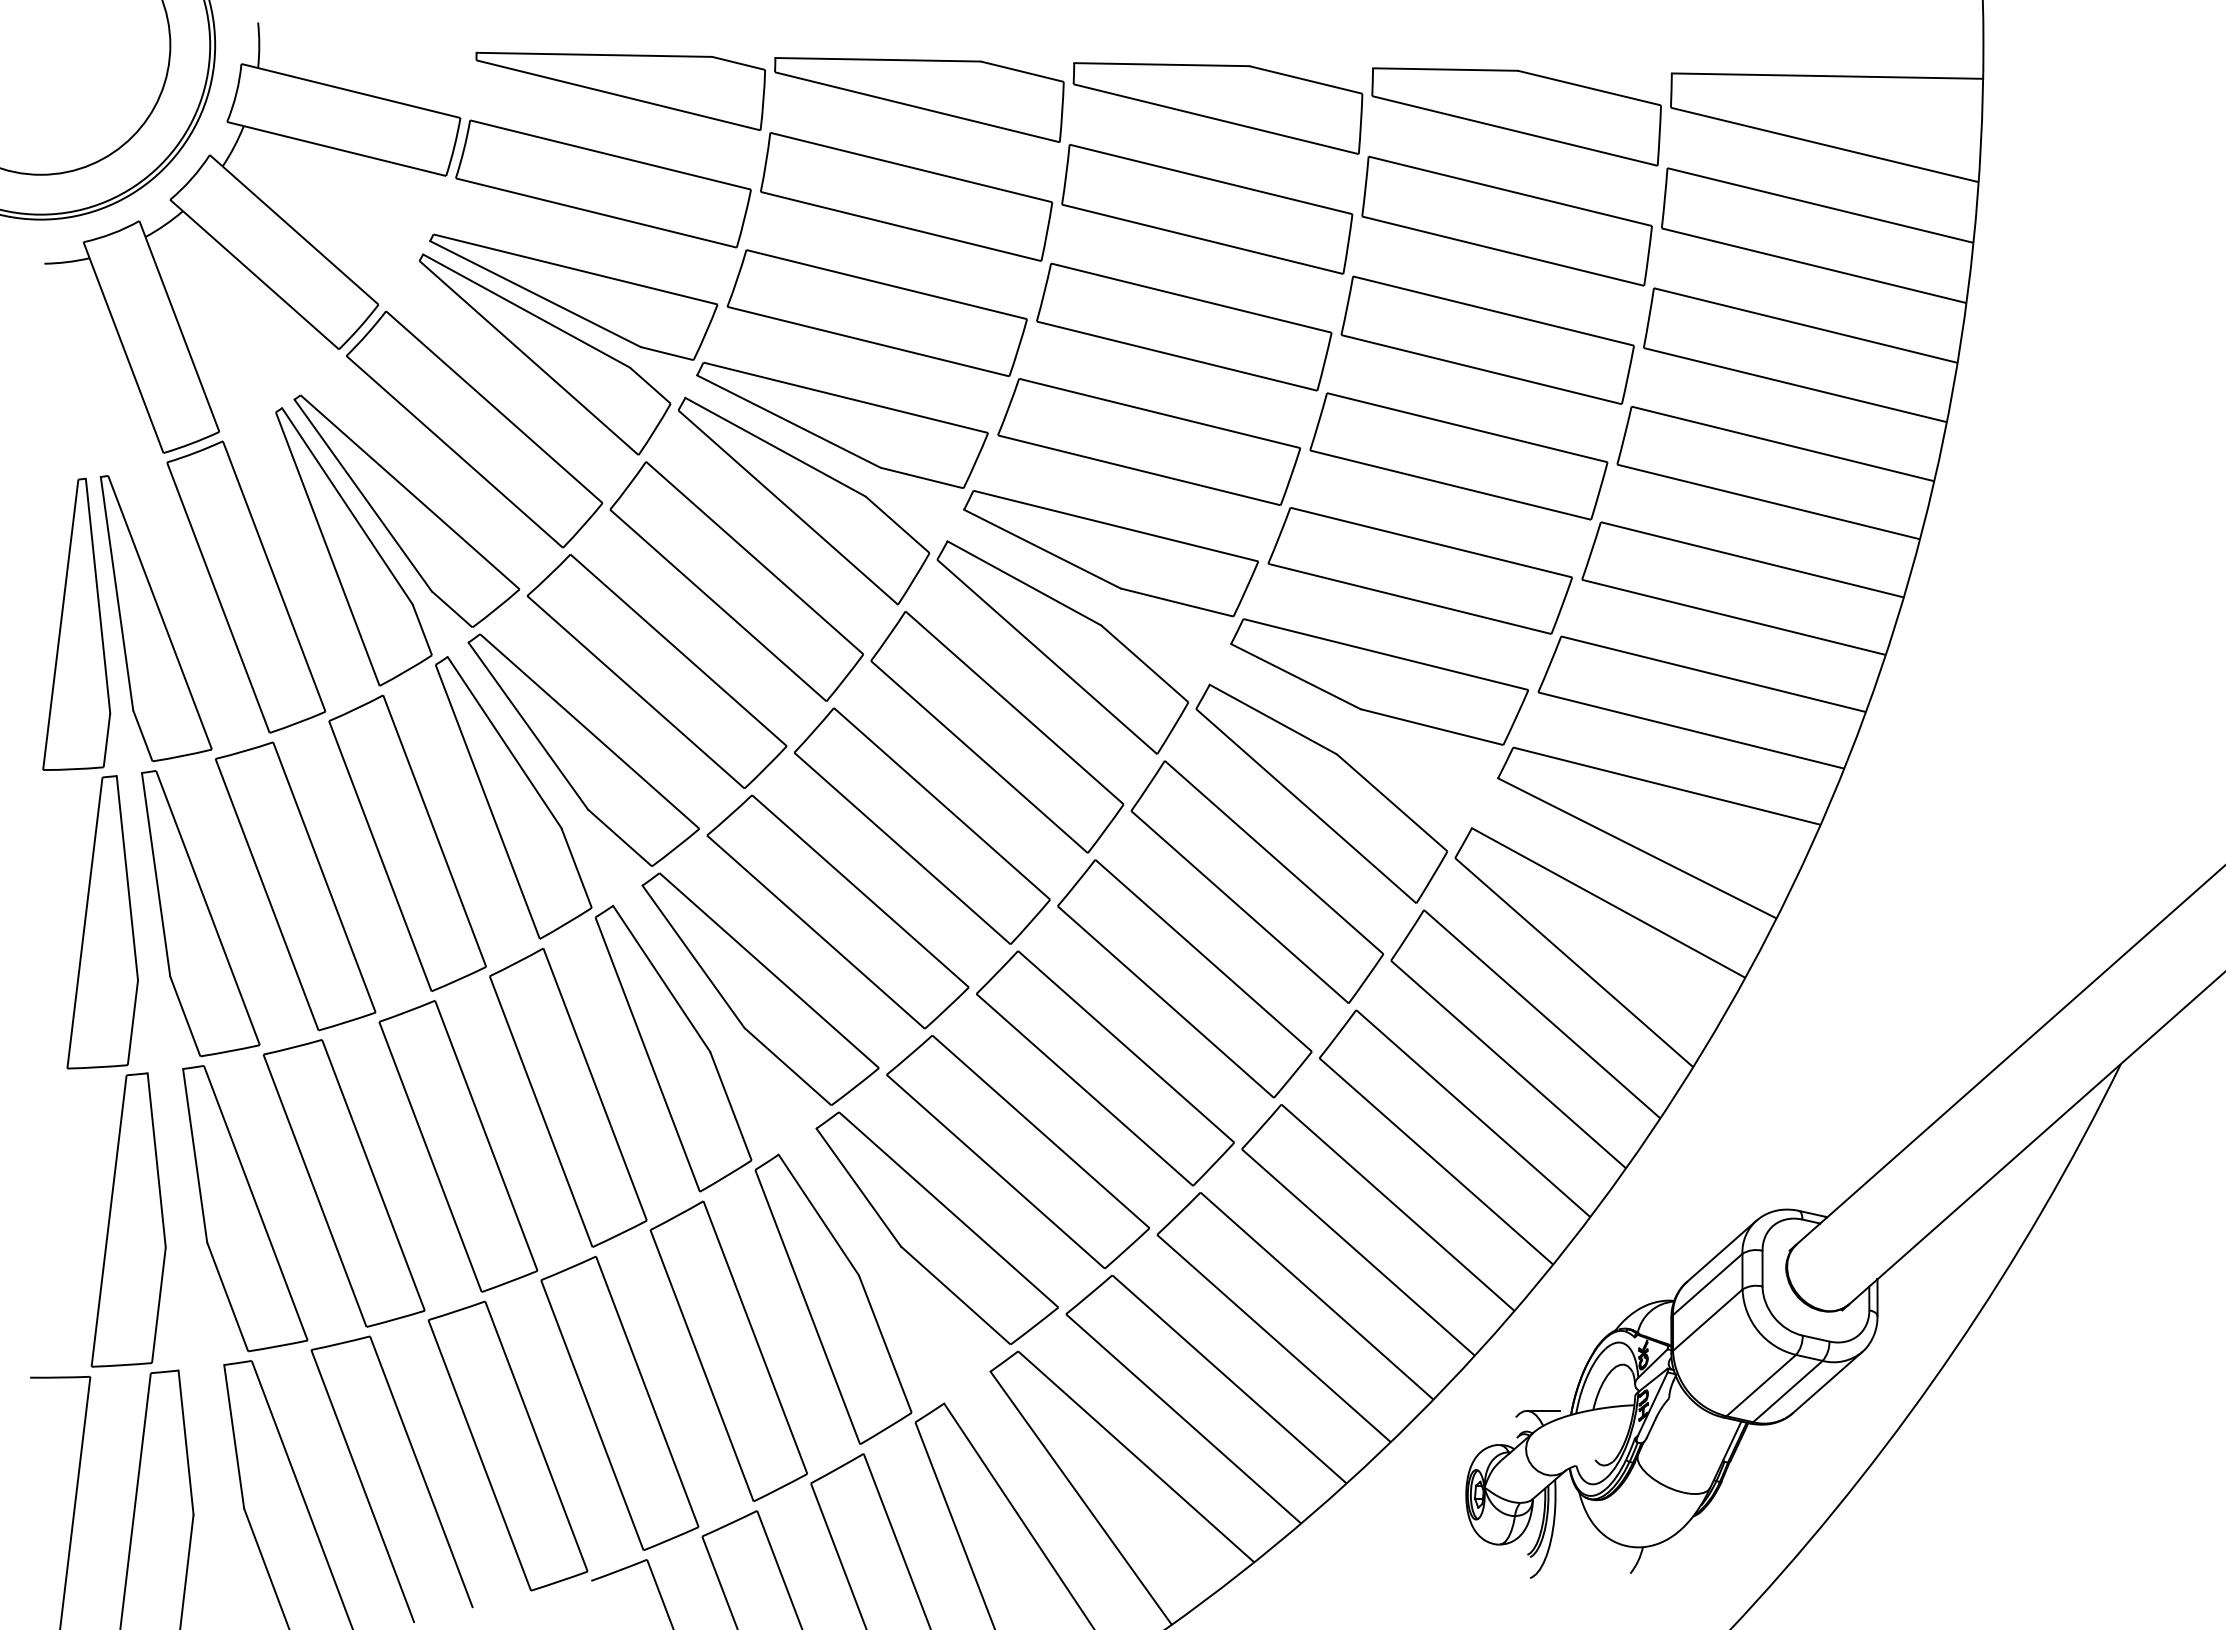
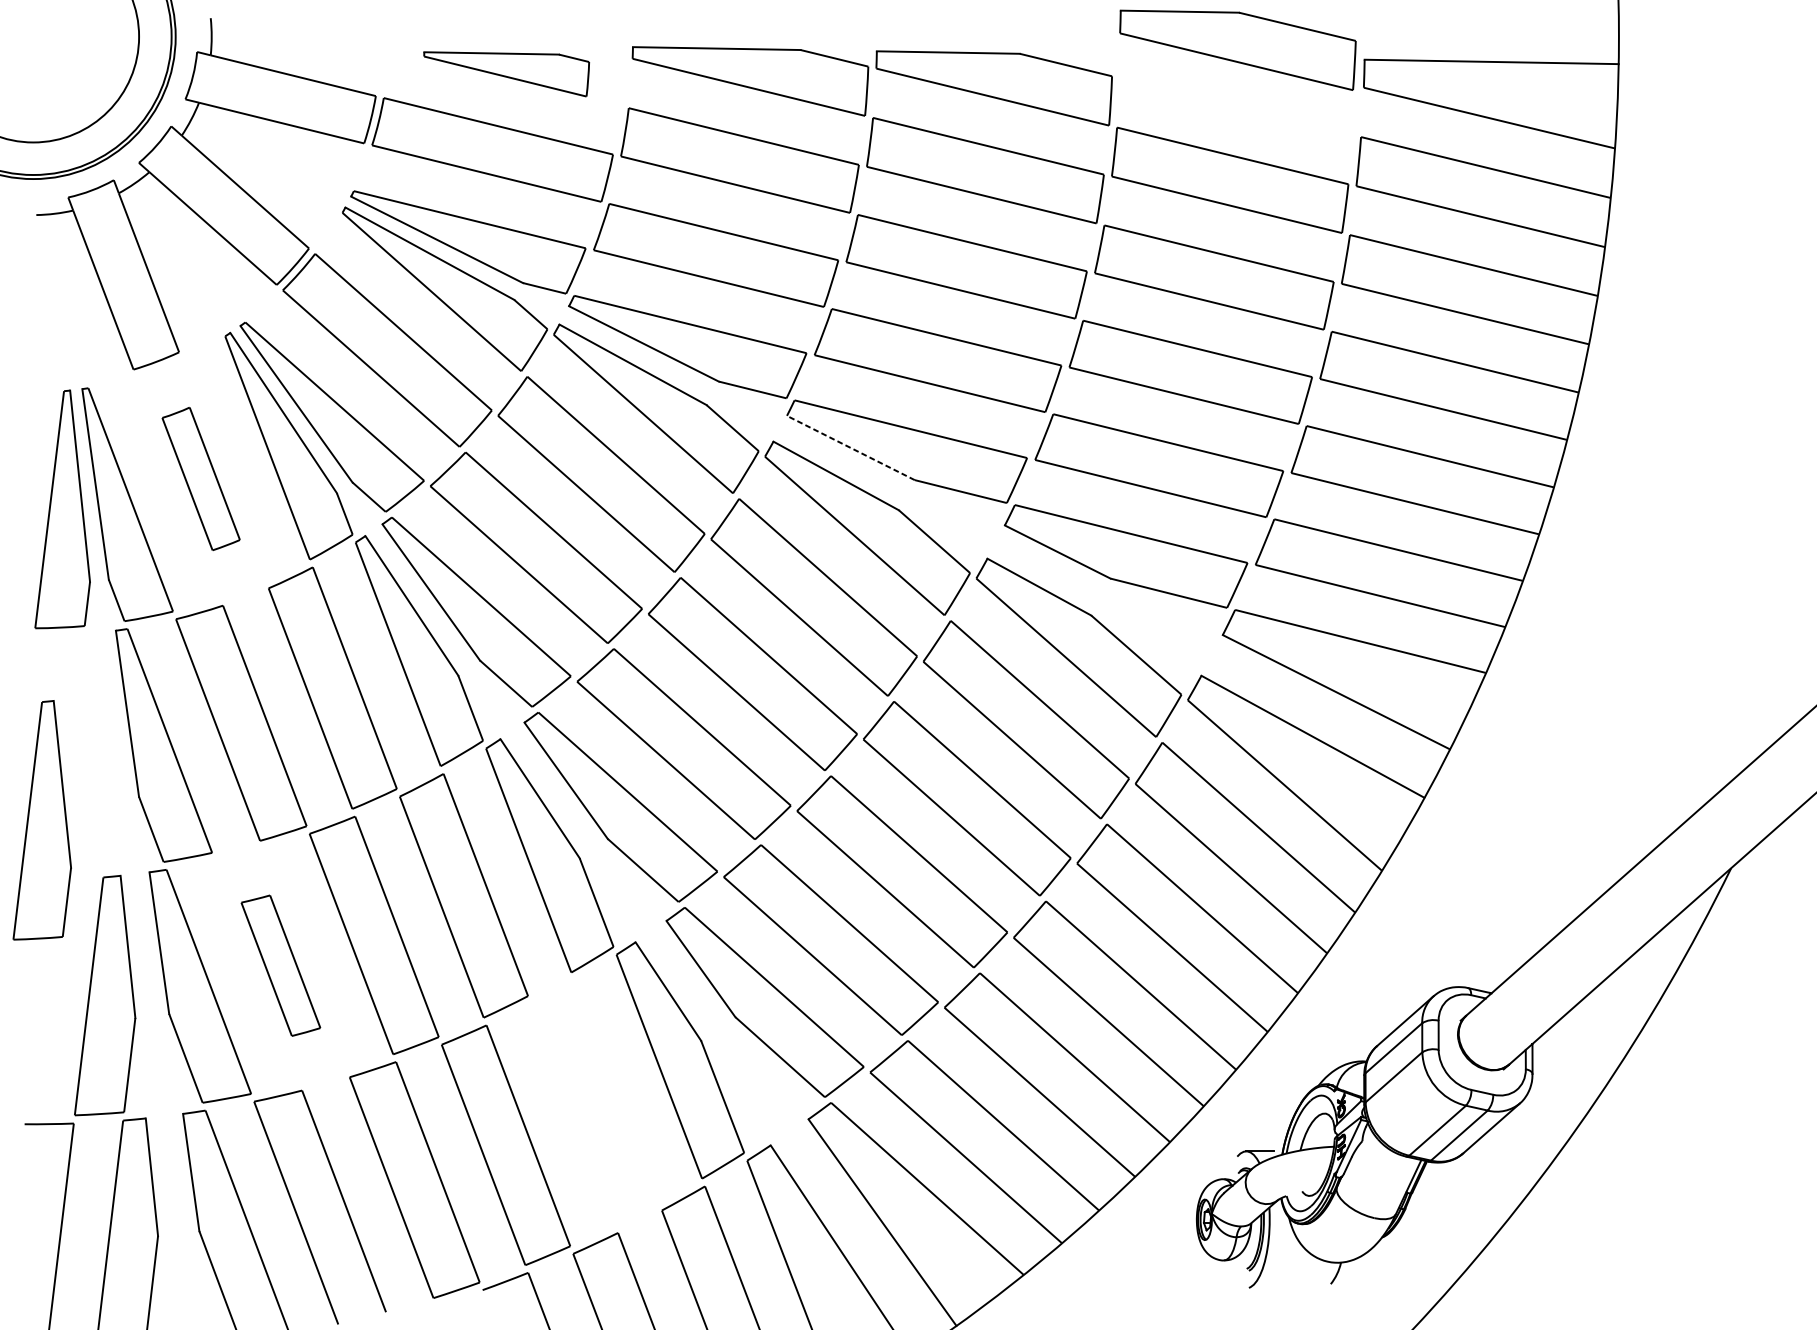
part: (620, 90) -> (506, 73), size x0.7
part: (1516, 116) -> (1237, 49), moved
line: (1042, 549) -> (850, 448), solid -> dashed
part: (246, 586) -> (201, 478), size x0.6
part: (102, 922) -> (42, 820), moved
part: (343, 1183) -> (280, 965), size x0.6
part: (728, 1351) -> (594, 1102), removed

